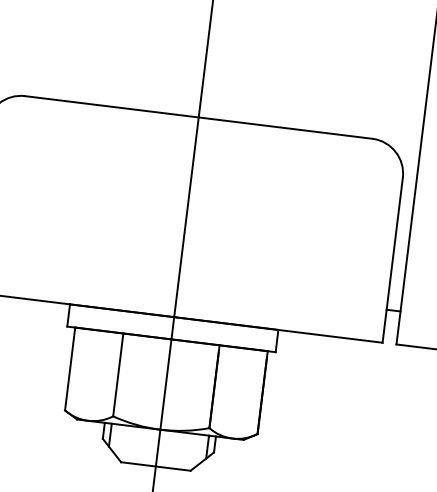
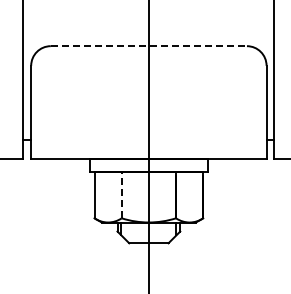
line: (199, 118) -> (149, 46), solid -> dashed
line: (117, 374) -> (121, 194), solid -> dashed

